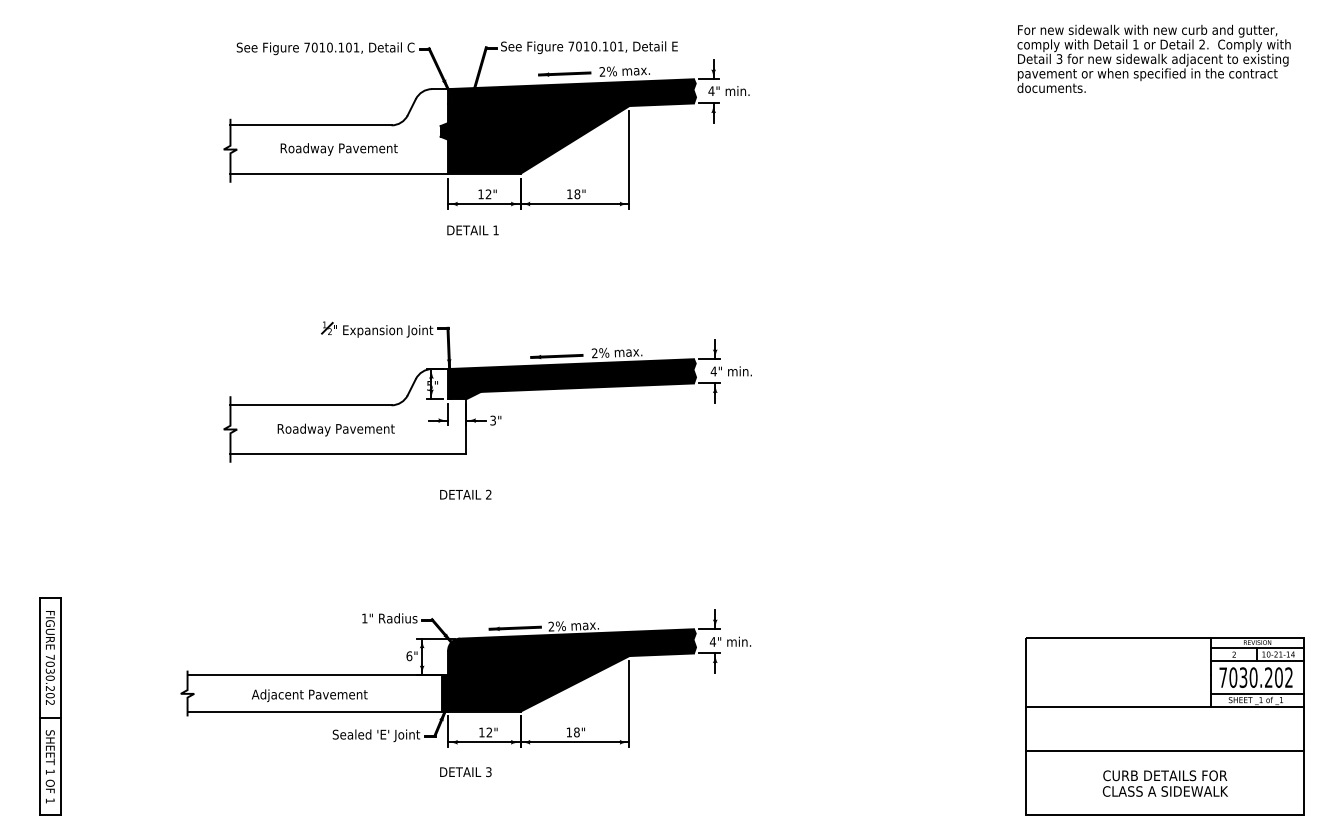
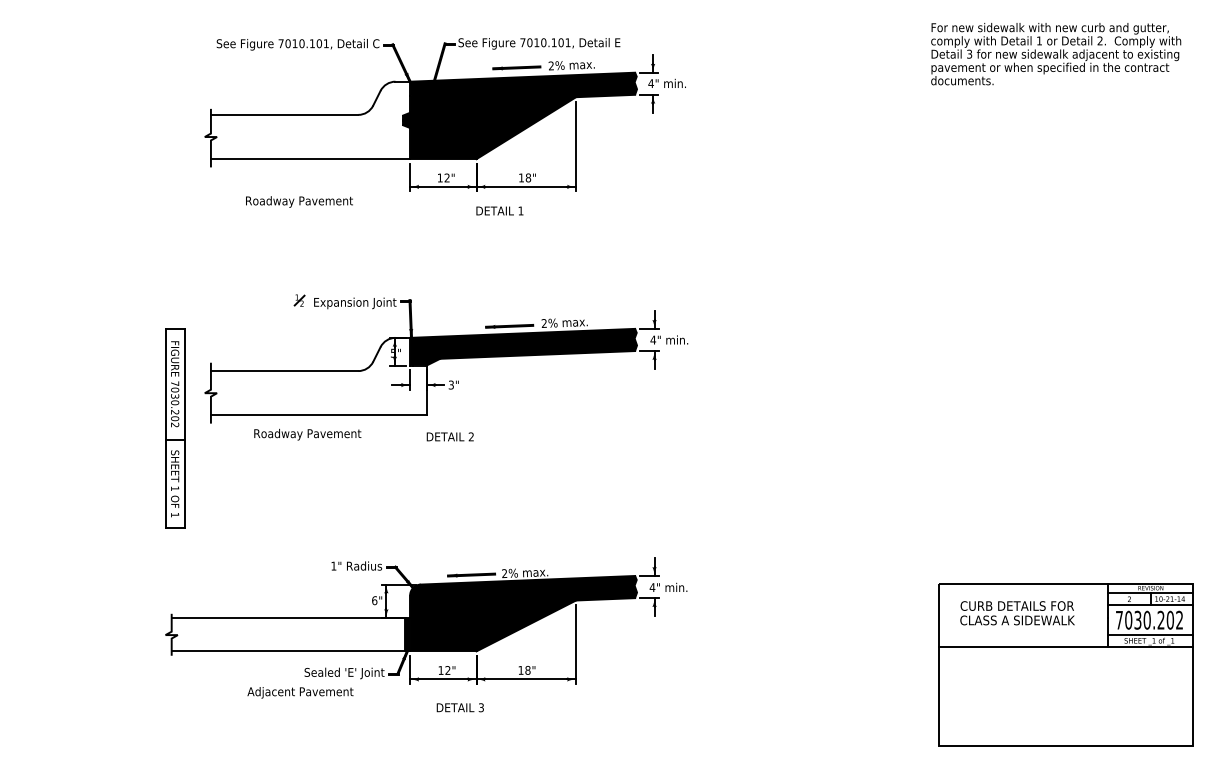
text: (339, 148) -> (299, 201), moved
text: (472, 229) -> (499, 210), moved
text: (335, 429) -> (307, 434), moved
text: (464, 494) -> (449, 436), moved
text: (309, 695) -> (300, 692), moved
part: (50, 706) -> (175, 428), moved
line: (1165, 751) -> (1066, 687), removed
text: (464, 771) -> (459, 707), moved
text: (1165, 783) -> (1017, 613), moved

